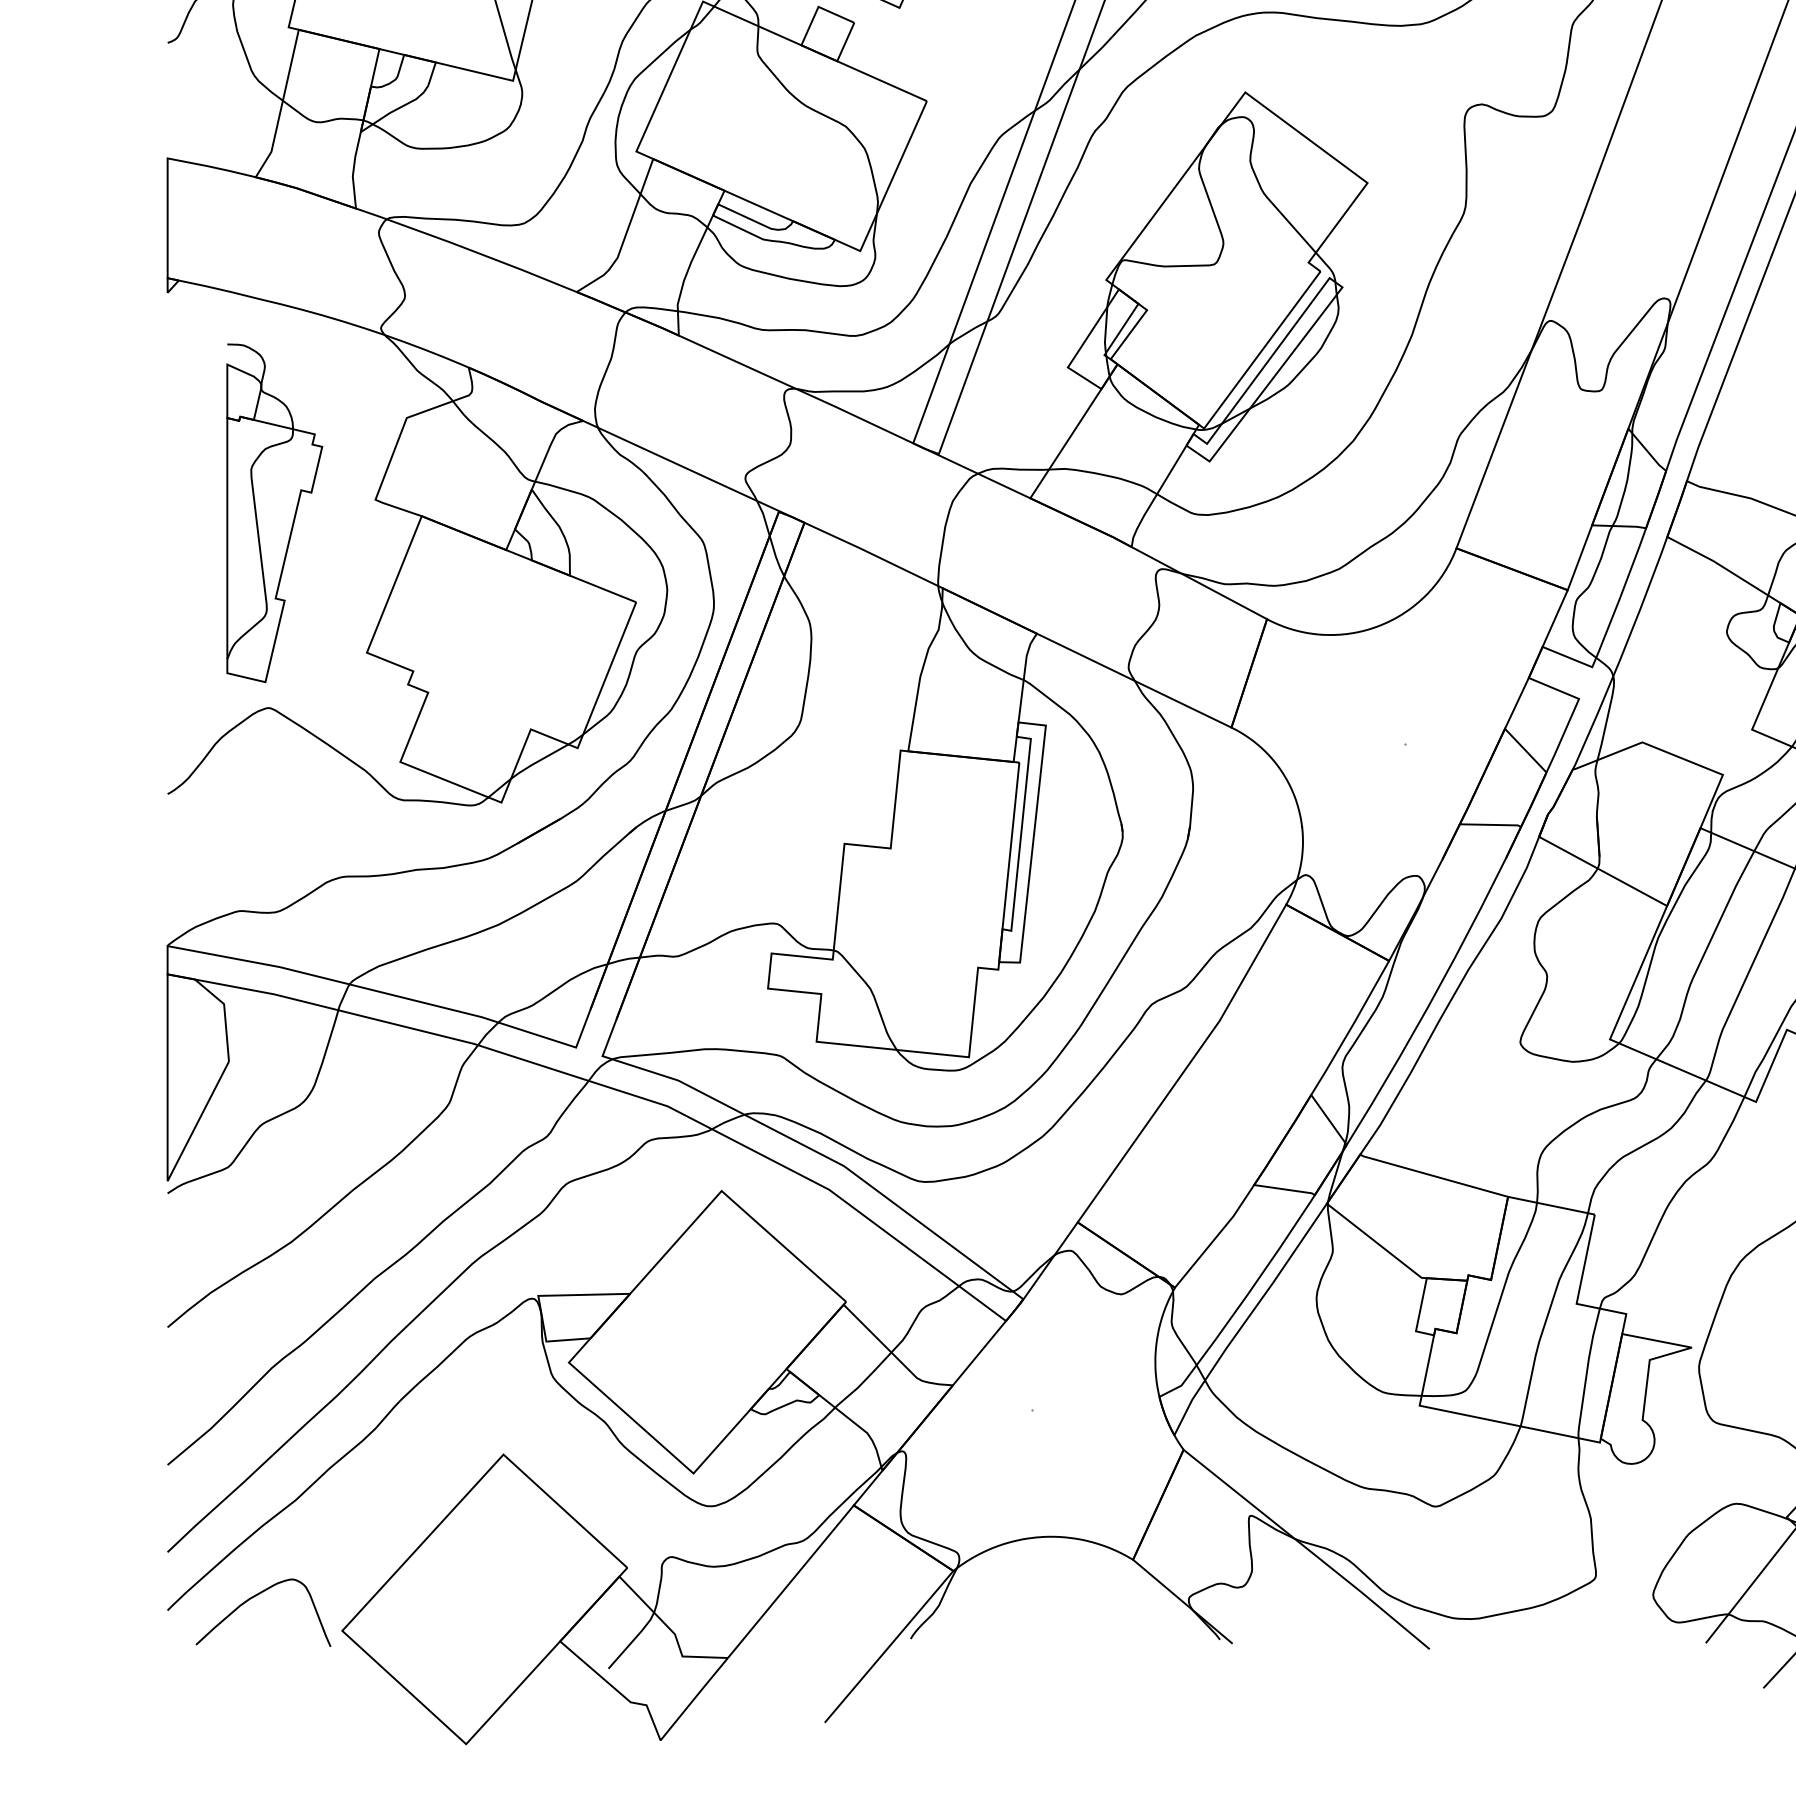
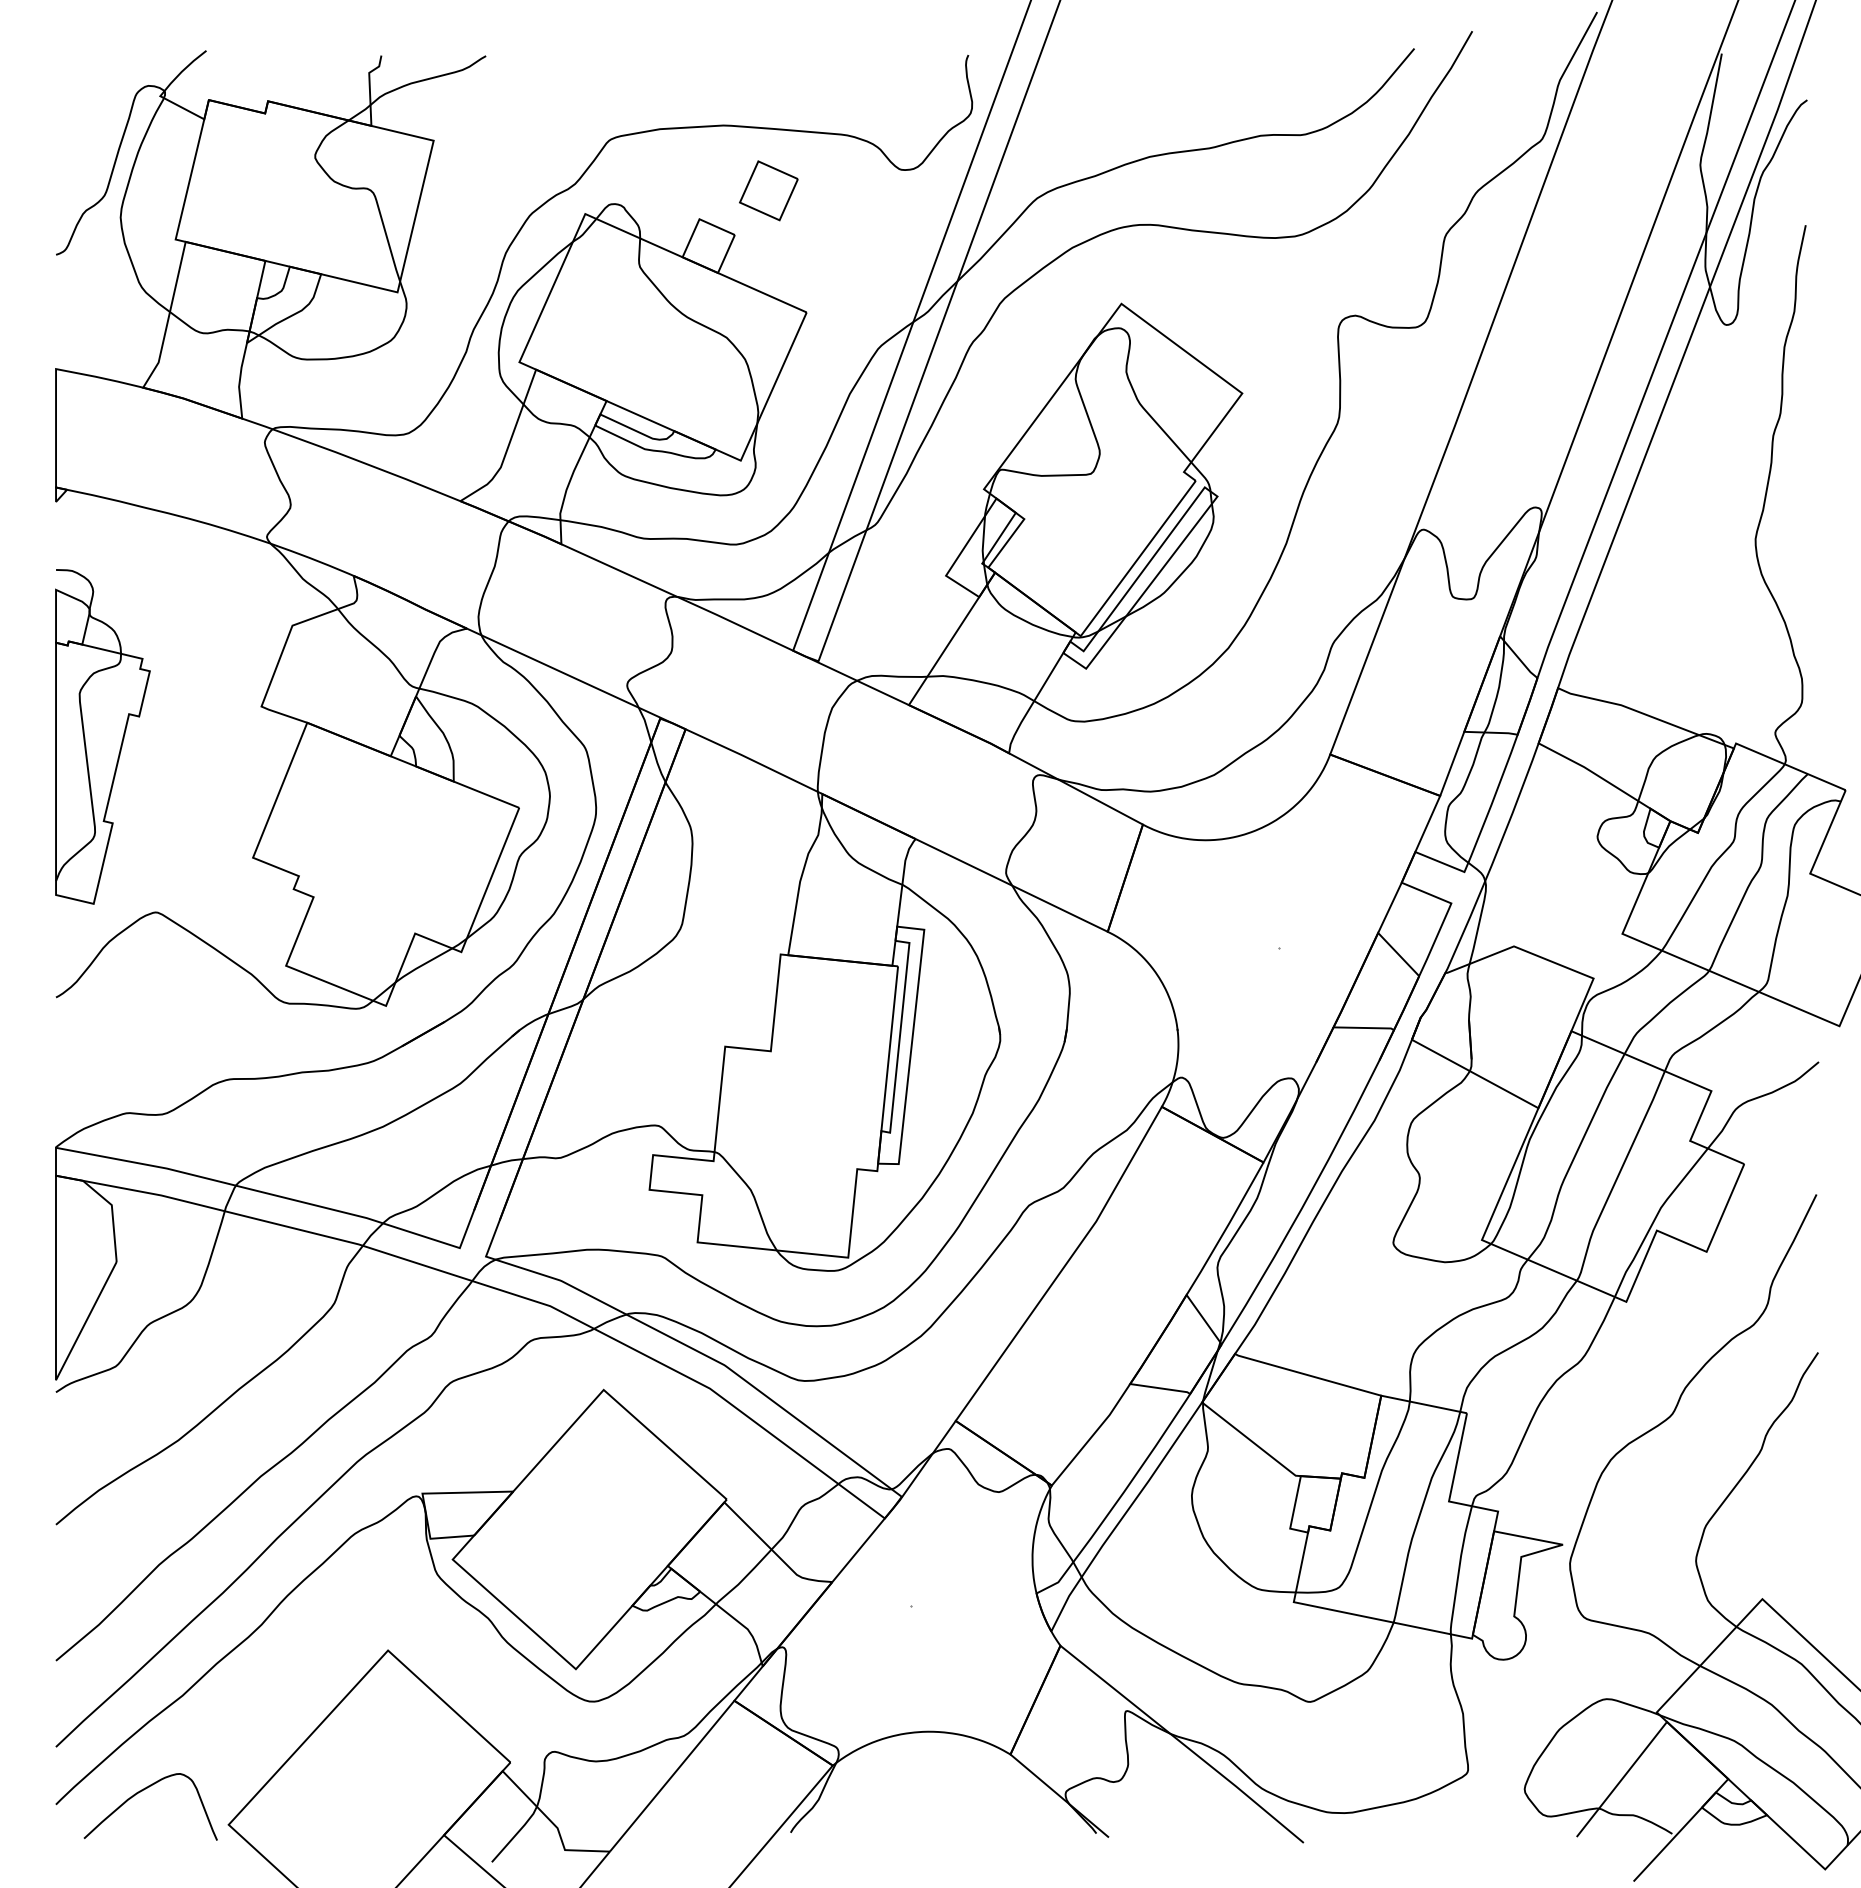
part: (274, 512) -> (102, 736), moved

